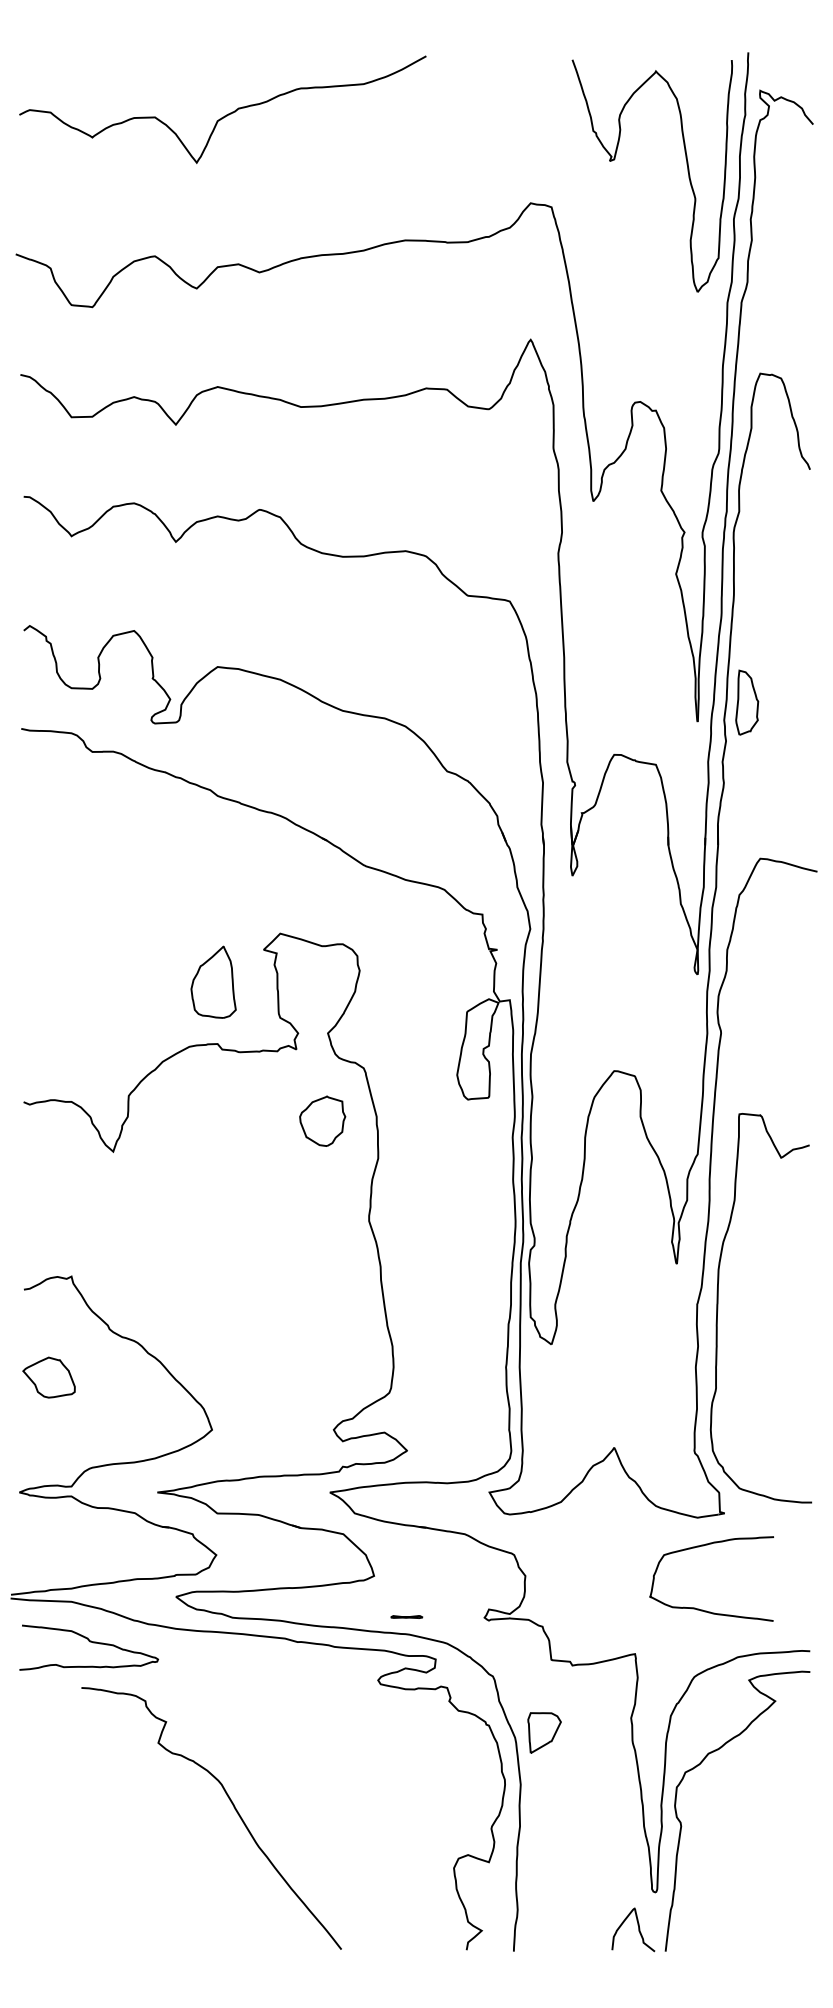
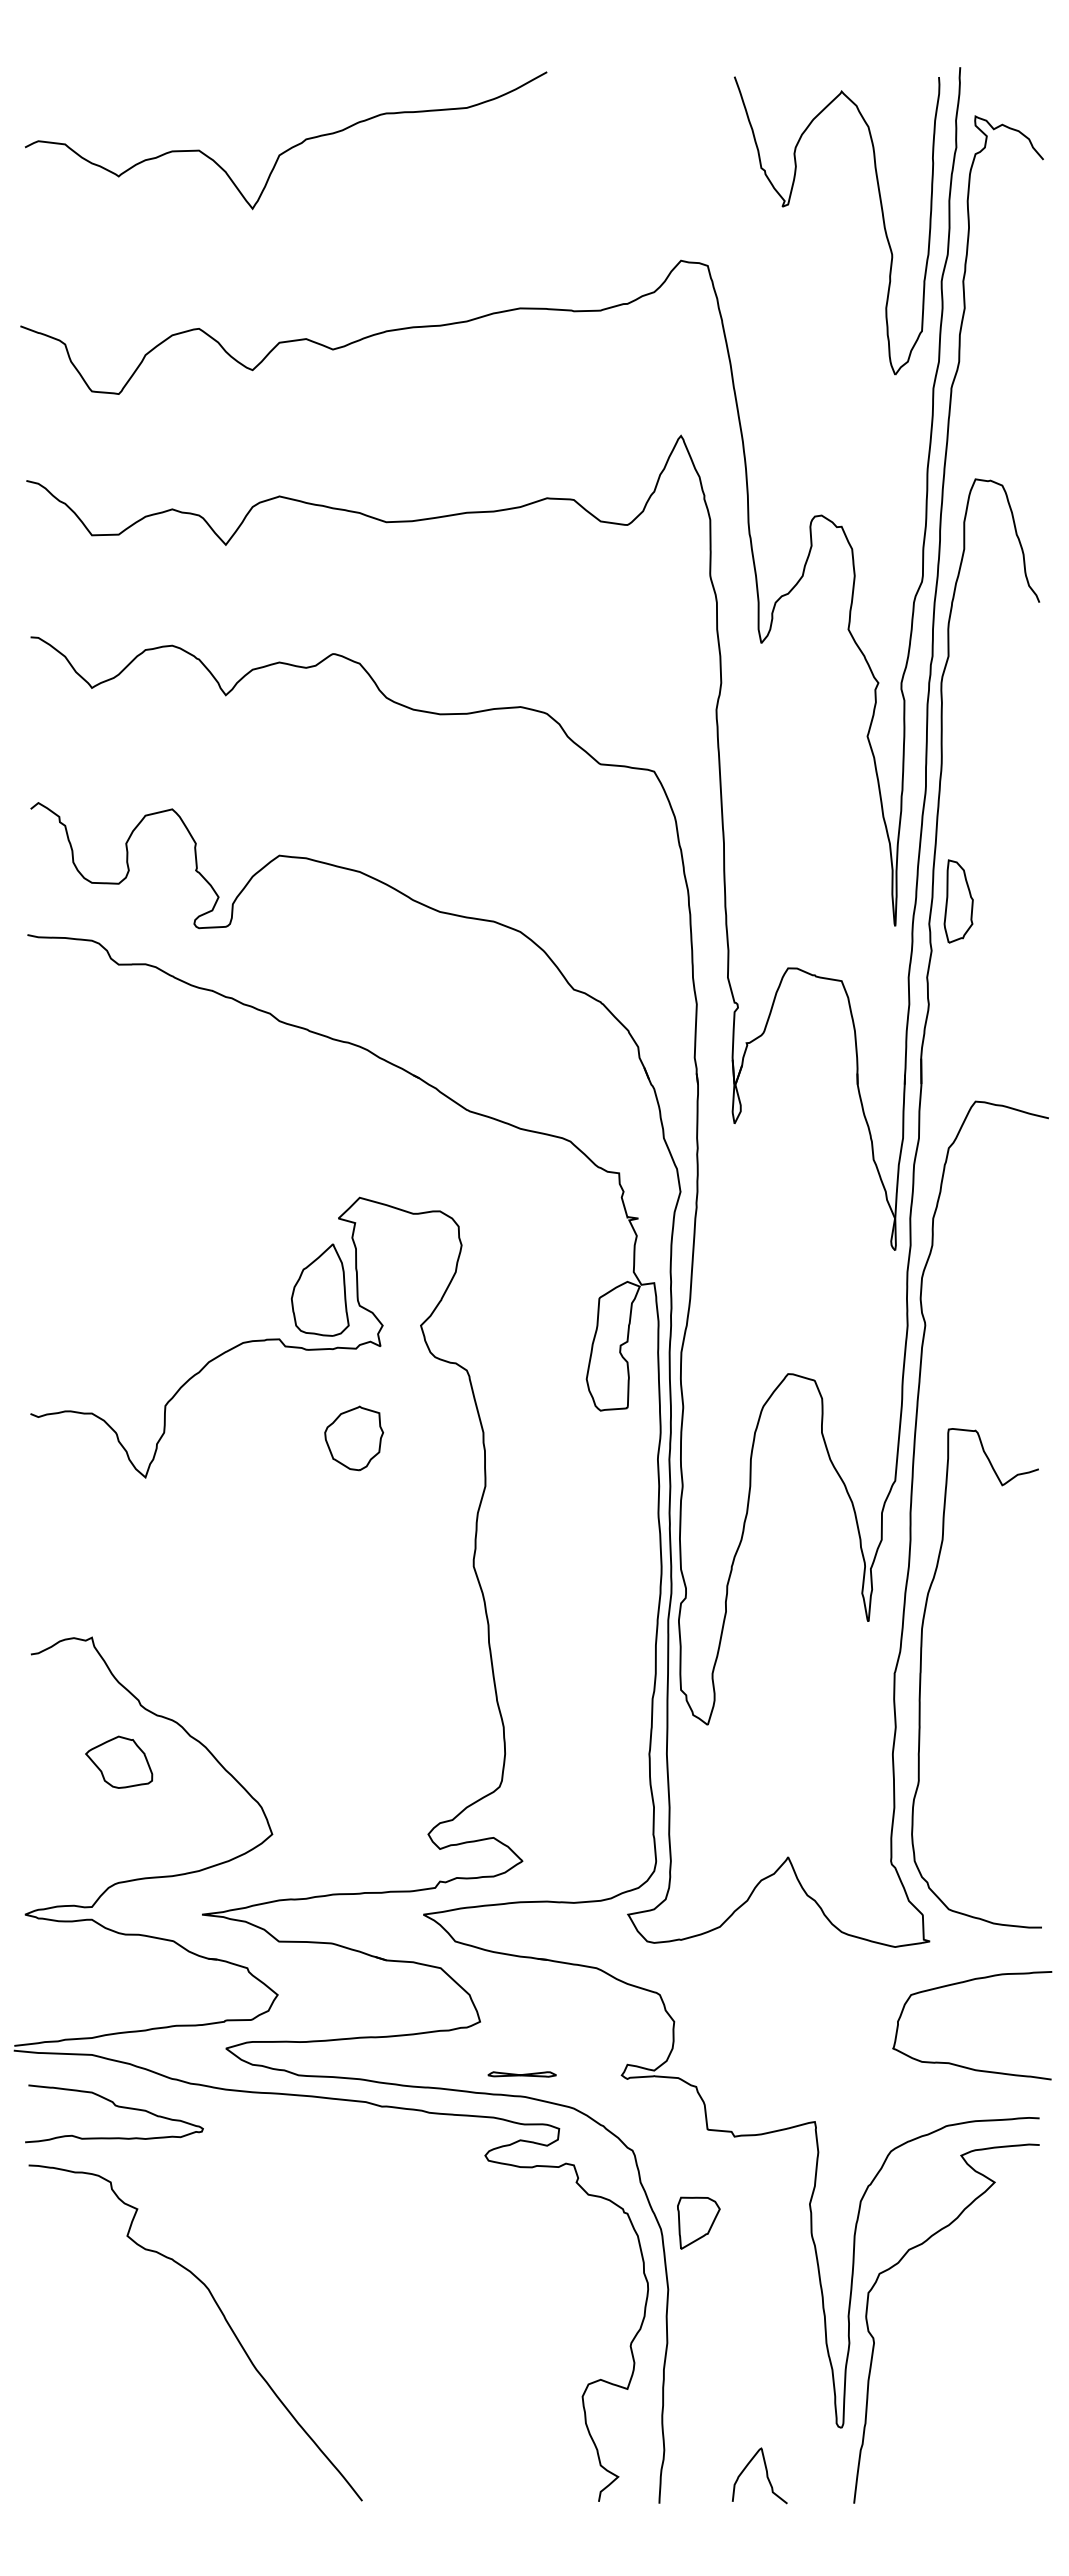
part: (213, 981) -> (319, 1289), moved
part: (322, 1121) -> (354, 1438), moved
part: (49, 1376) -> (119, 1761), moved
curve: (704, 1610) -> (962, 2065), moved
part: (406, 1617) -> (521, 2074), size x1.67
curve: (233, 1806) -> (223, 2317), moved
curve: (638, 1929) -> (766, 2475), moved

